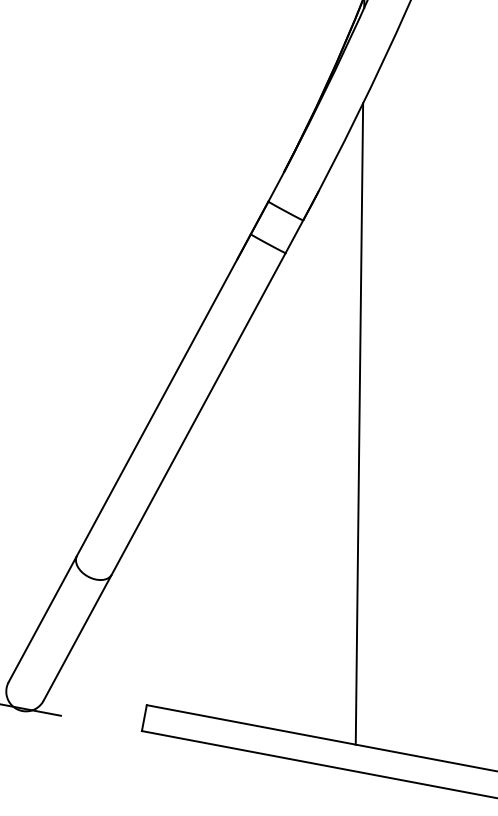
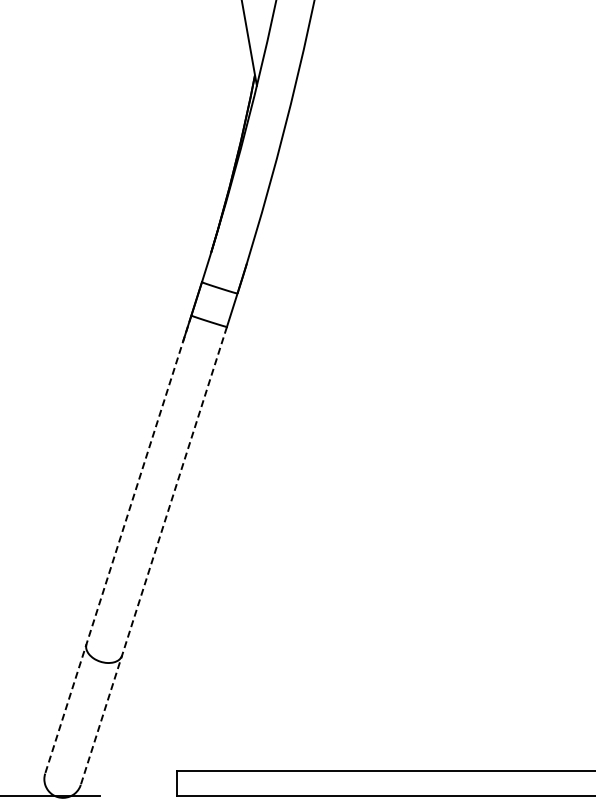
line: (359, 423) -> (325, 472), removed
line: (129, 459) -> (118, 545), solid -> dashed
line: (164, 477) -> (153, 556), solid -> dashed

